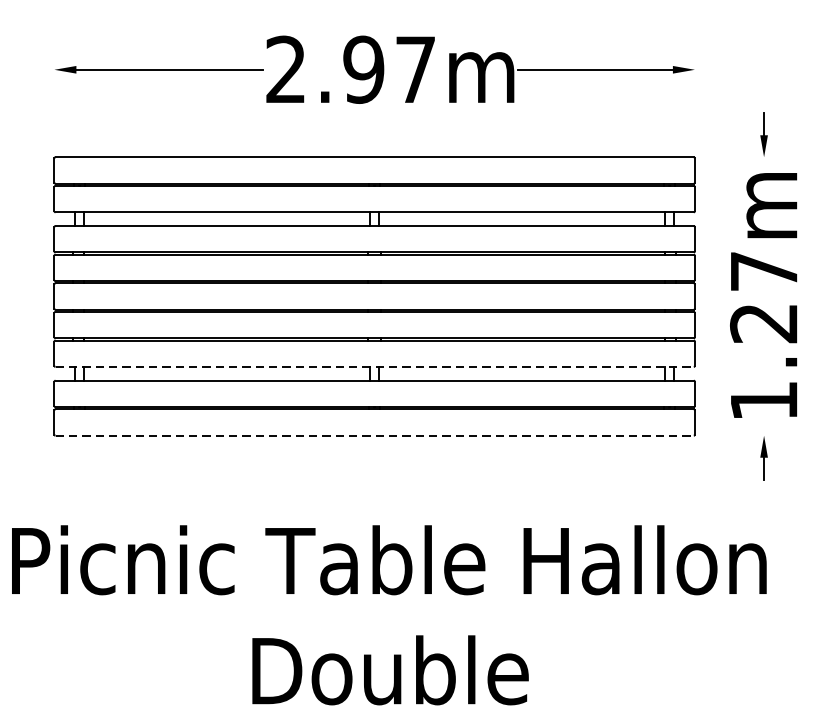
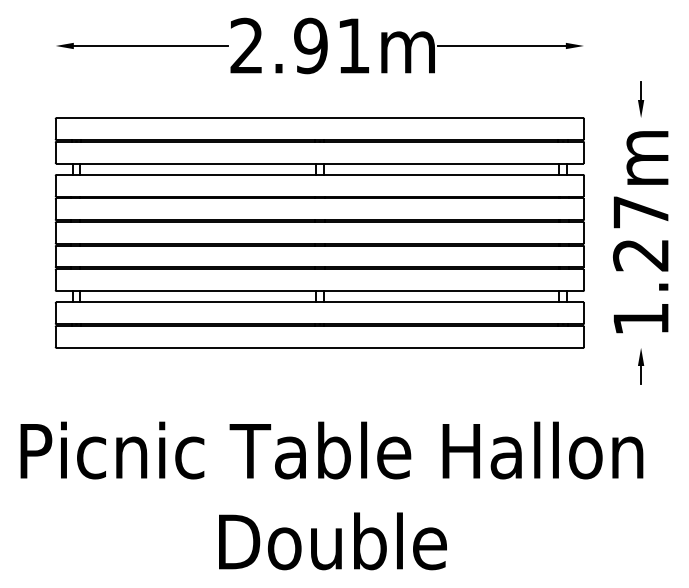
text: (415, 69) -> (353, 45), 2.97m -> 2.91m
line: (375, 367) -> (320, 291), dashed -> solid
line: (375, 435) -> (320, 347), dashed -> solid

